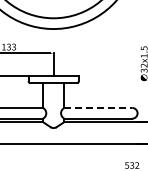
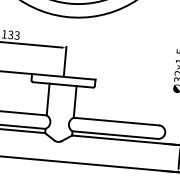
line: (98, 107) -> (116, 121), dashed -> solid

